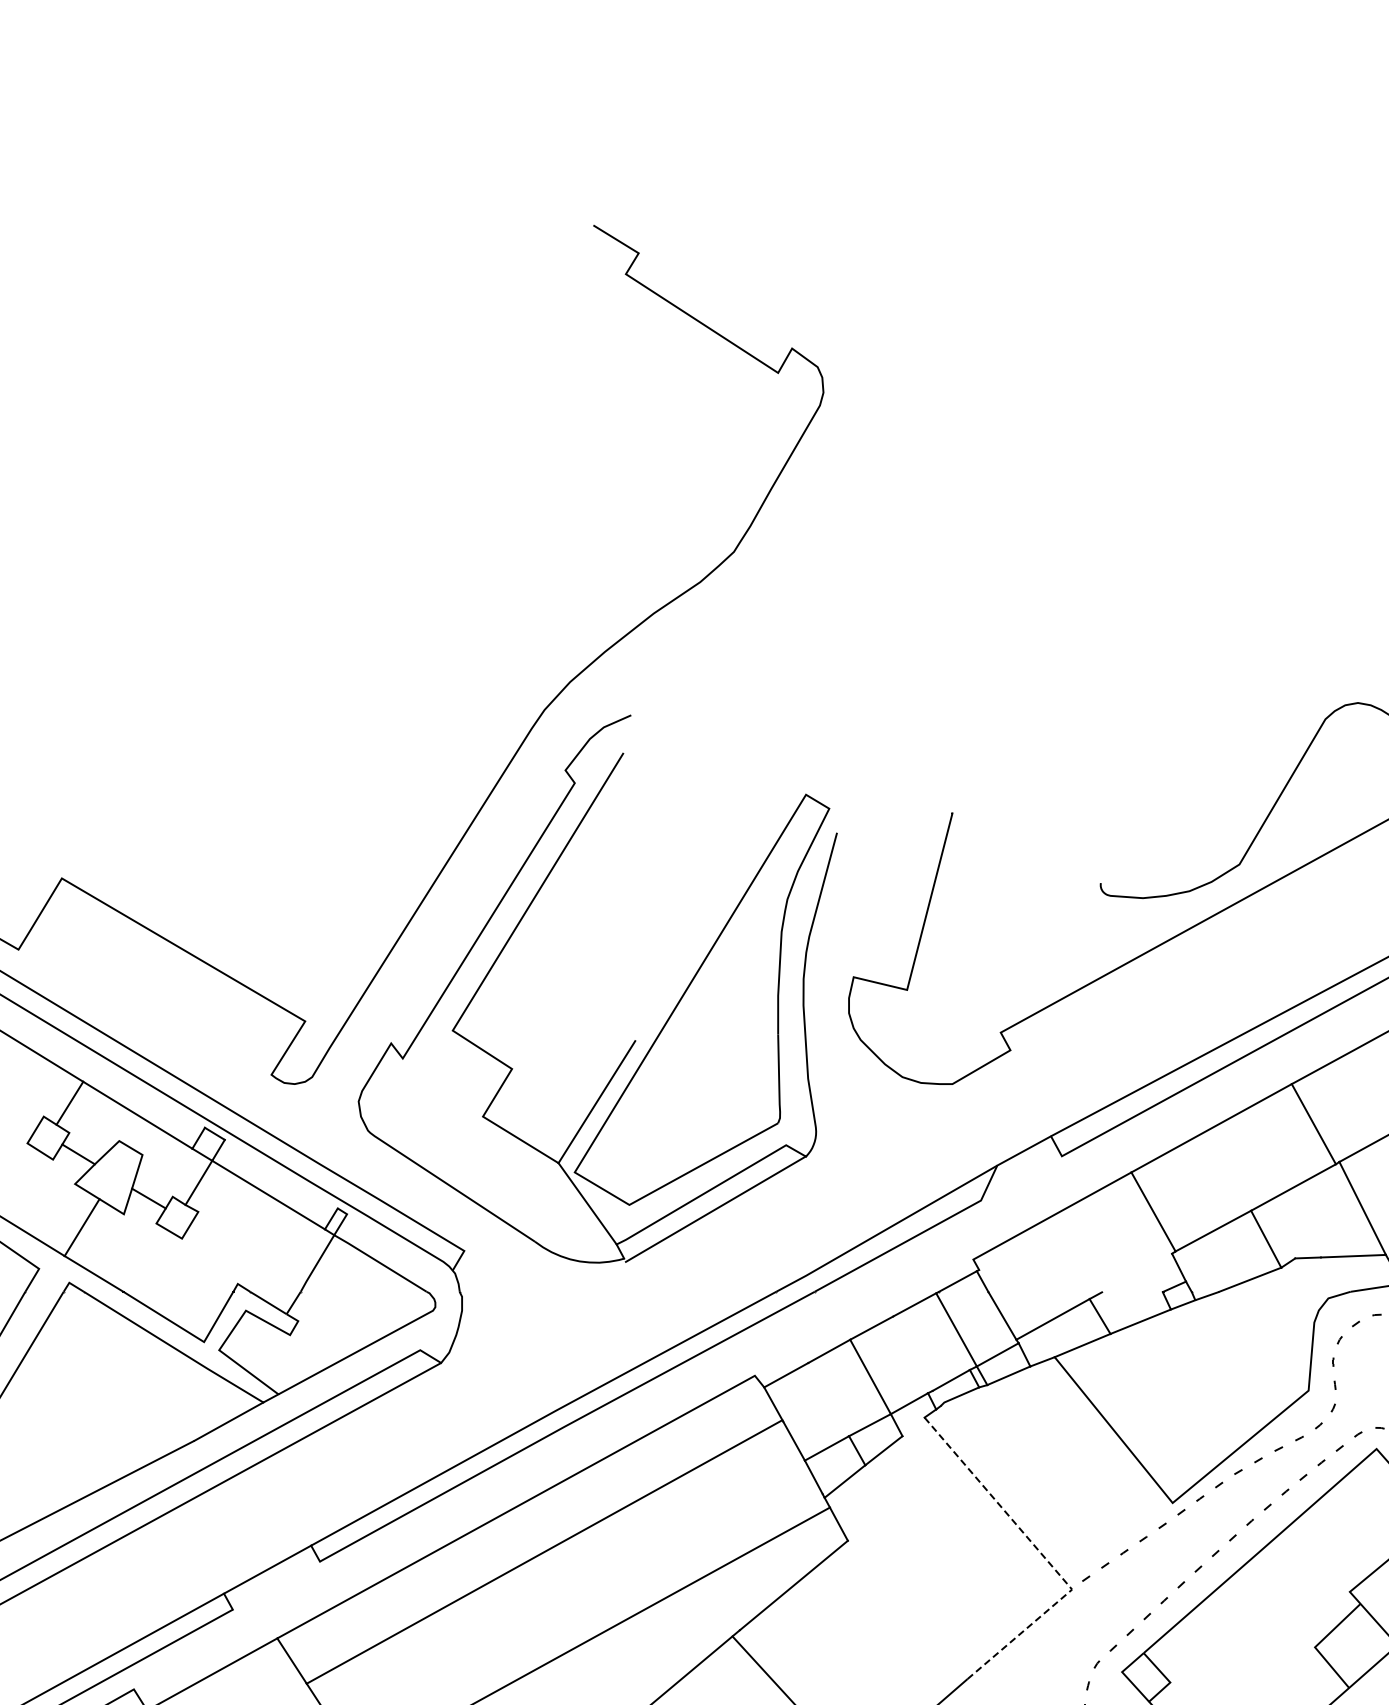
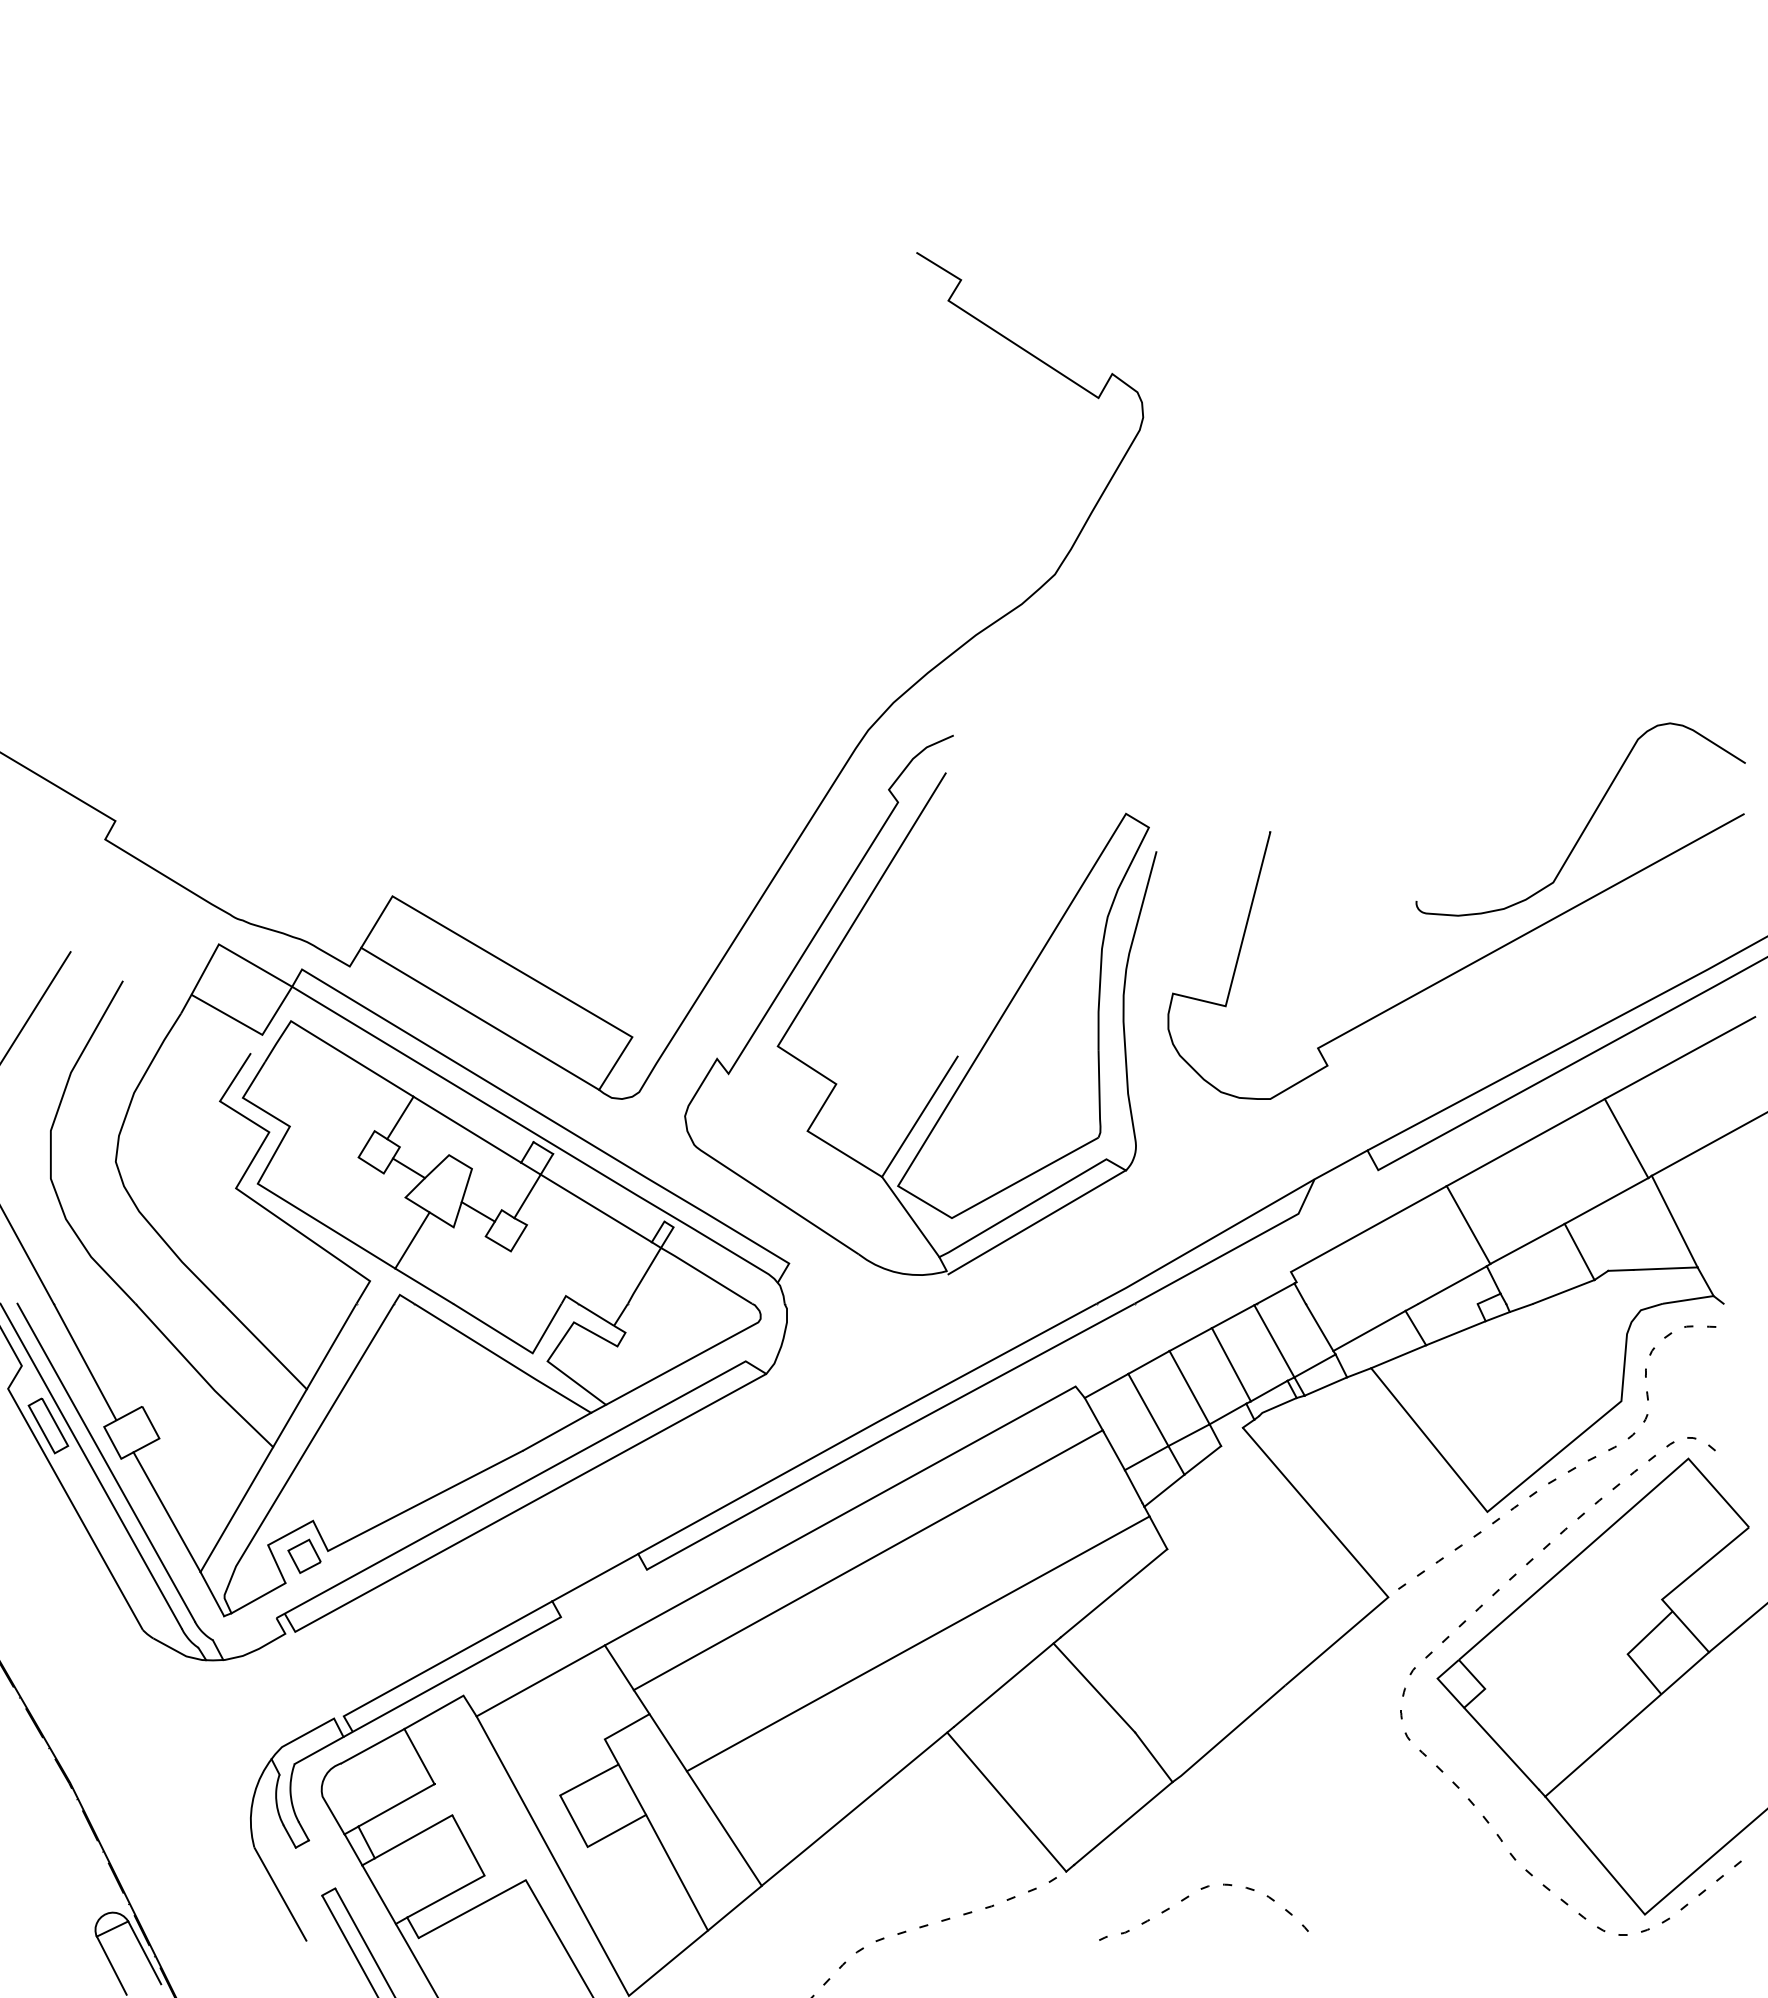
line: (151, 1002) -> (480, 1018), added
line: (1137, 1272) -> (1452, 1284), added
line: (912, 1353) -> (1230, 1364), added
line: (828, 1399) -> (1148, 1409), added
line: (1042, 1556) -> (1359, 1564), dashed -> solid

